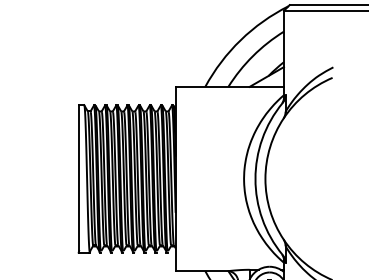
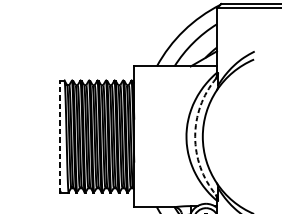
line: (78, 179) -> (60, 137), solid -> dashed
arc: (255, 179) -> (195, 137), solid -> dashed

